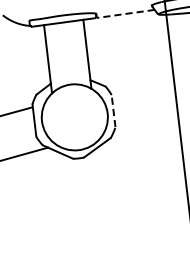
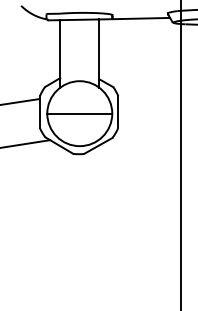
line: (125, 13) -> (141, 18), dashed -> solid
line: (113, 111) -> (118, 112), dashed -> solid
line: (74, 117) -> (79, 113), added

